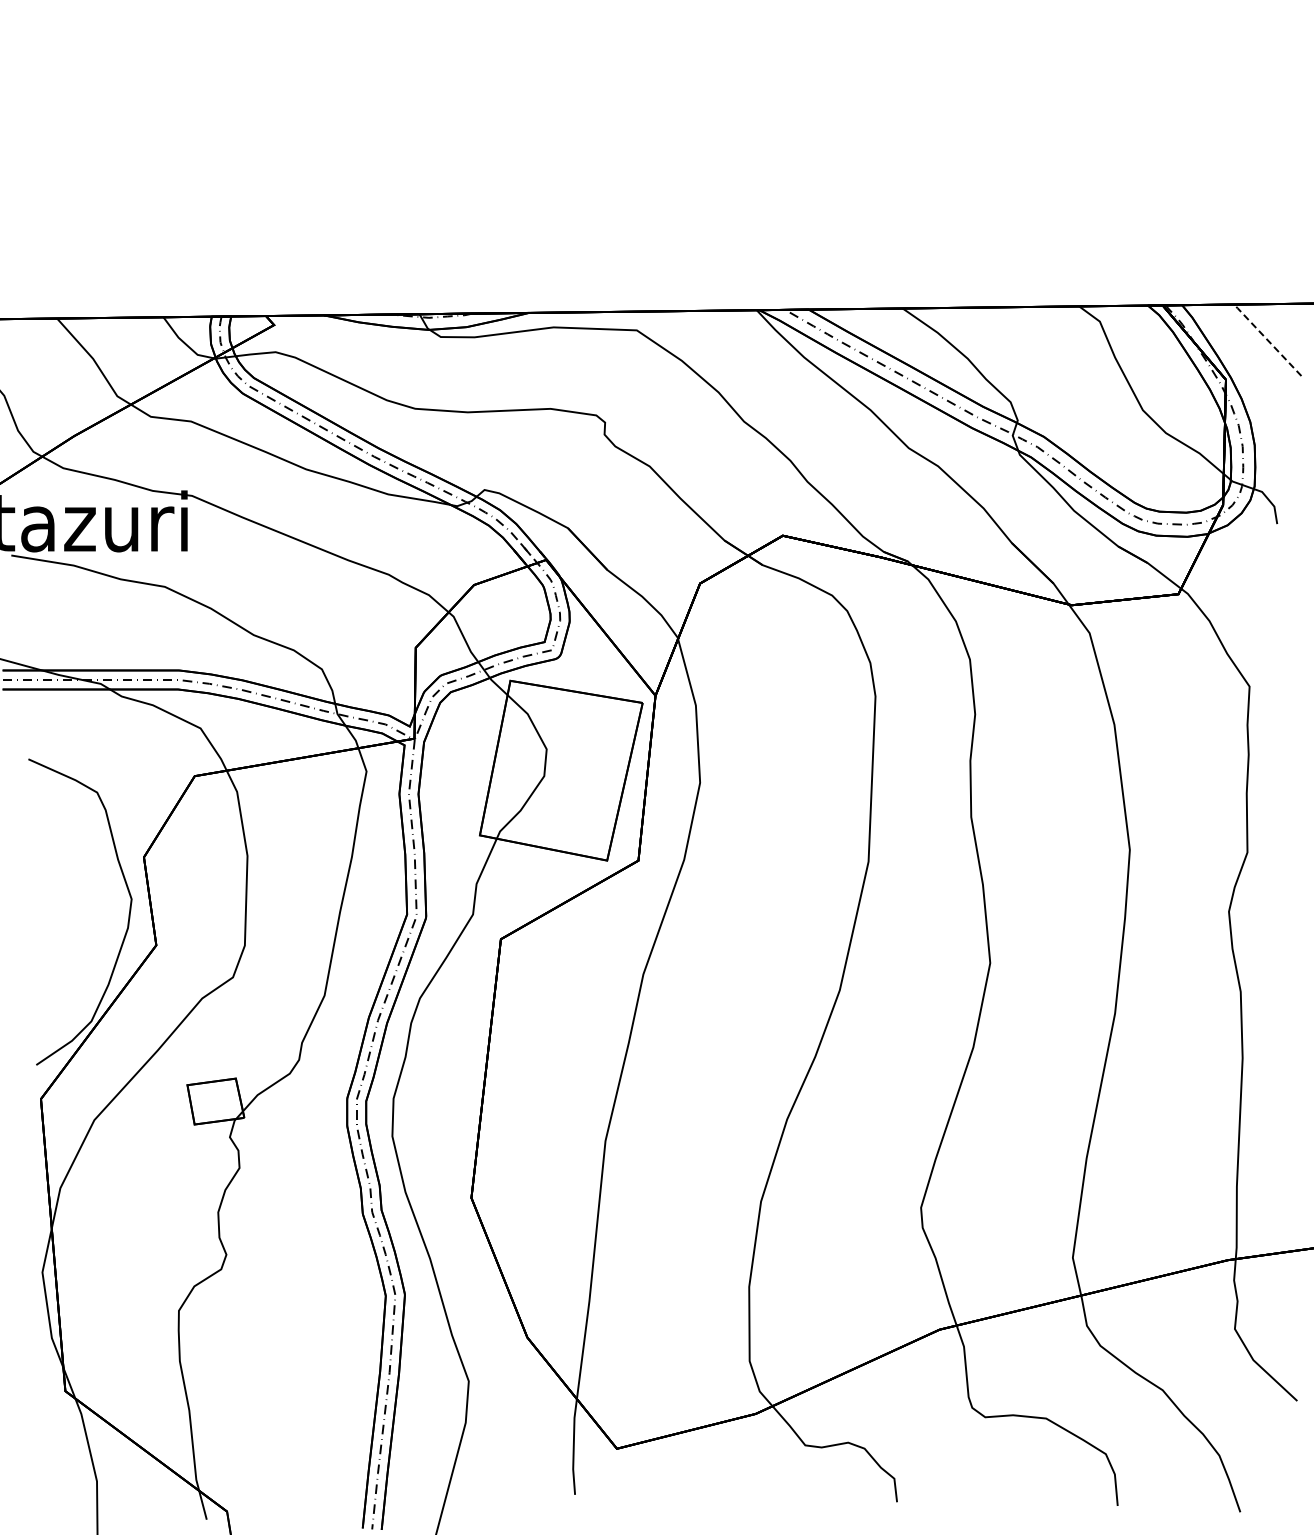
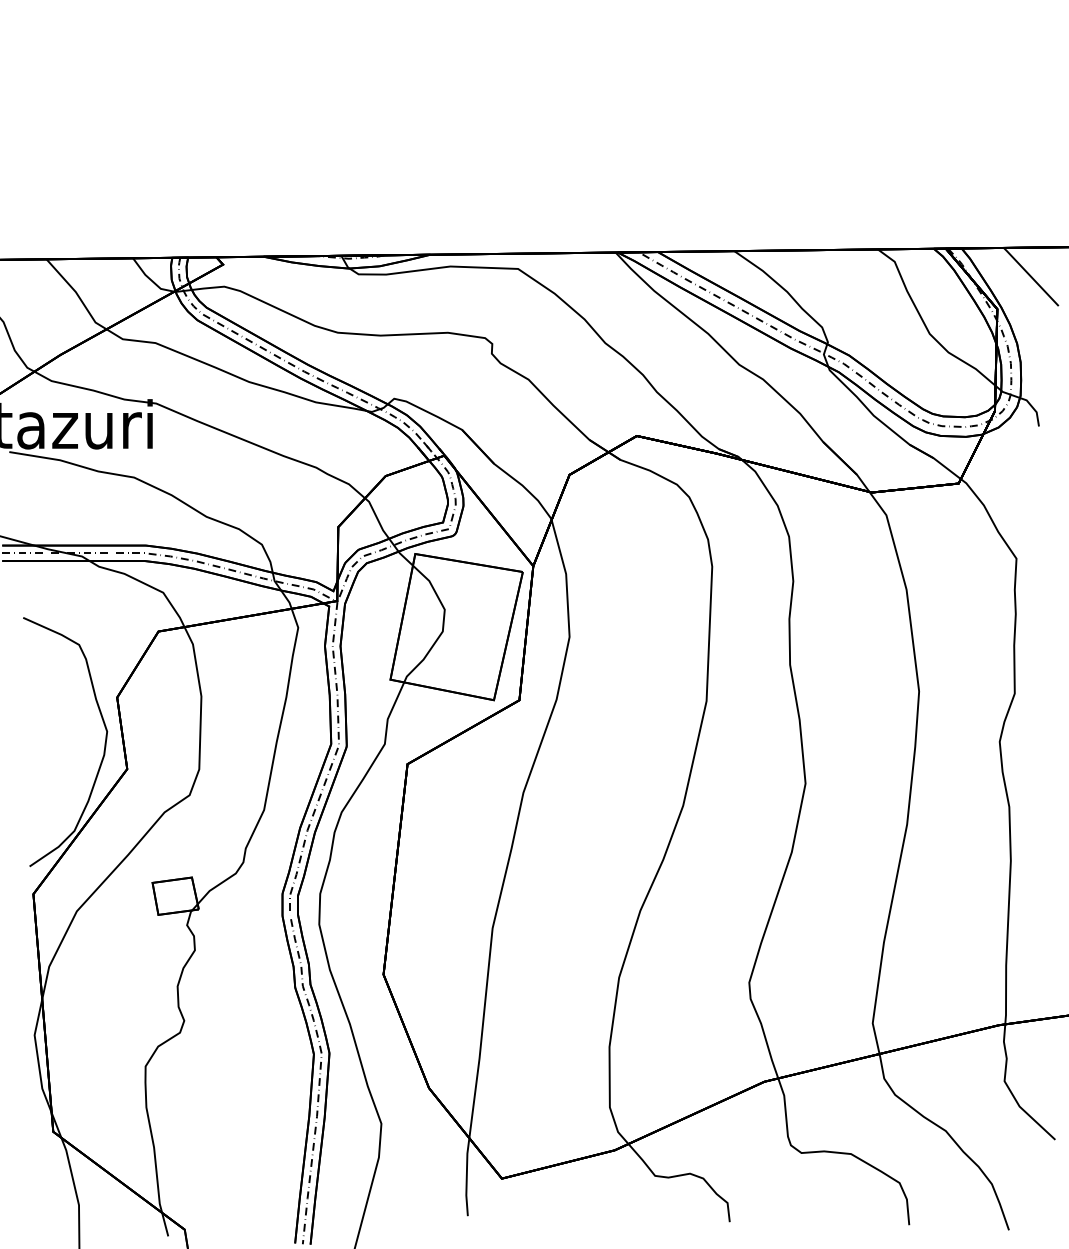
line: (1266, 339) -> (1030, 276), dashed -> solid

